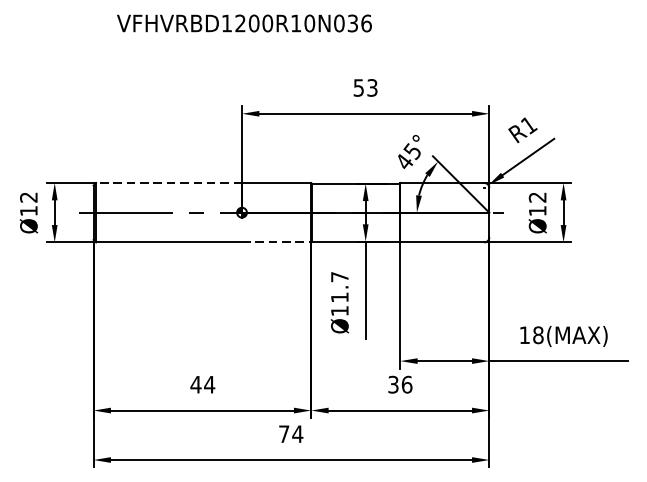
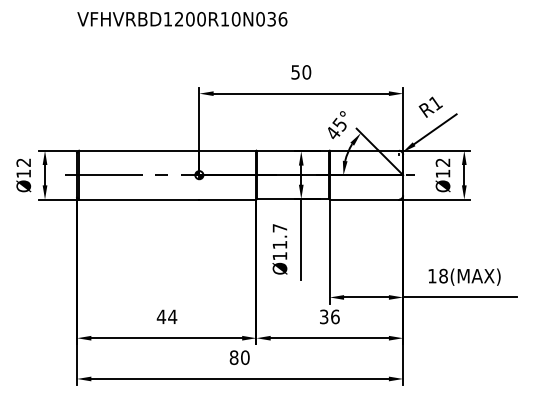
text: (244, 23) -> (182, 19), moved
text: (372, 88) -> (306, 72), 53 -> 50
line: (168, 182) -> (138, 150), dashed -> solid
line: (276, 242) -> (227, 199), dashed -> solid
text: (290, 433) -> (239, 357), 74 -> 80

